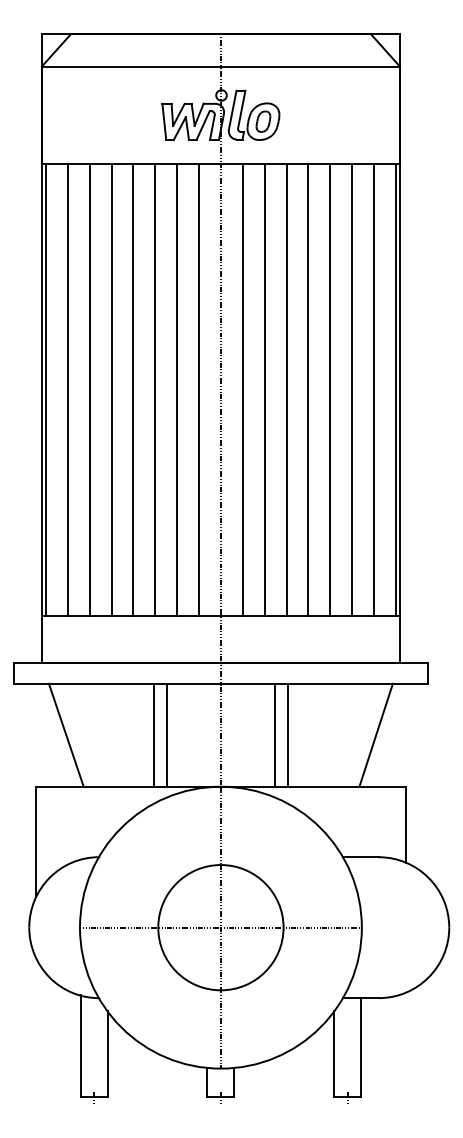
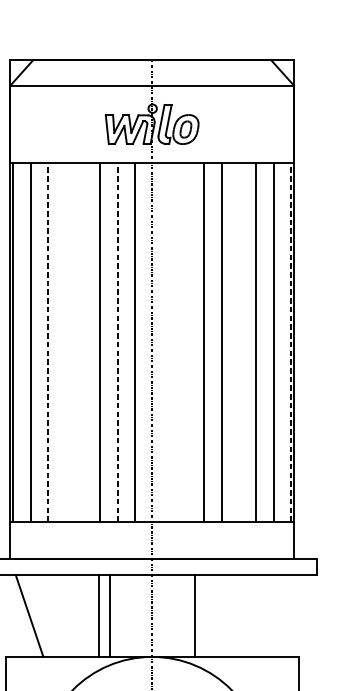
line: (89, 389) -> (47, 341), solid -> dashed
line: (111, 389) -> (65, 341), removed
line: (133, 389) -> (82, 341), removed
line: (177, 389) -> (117, 341), solid -> dashed
line: (242, 389) -> (169, 341), removed
line: (264, 389) -> (186, 341), removed
line: (330, 389) -> (239, 341), removed
line: (395, 389) -> (290, 341), solid -> dashed
line: (288, 734) -> (205, 615), removed
line: (375, 734) -> (274, 615), removed

